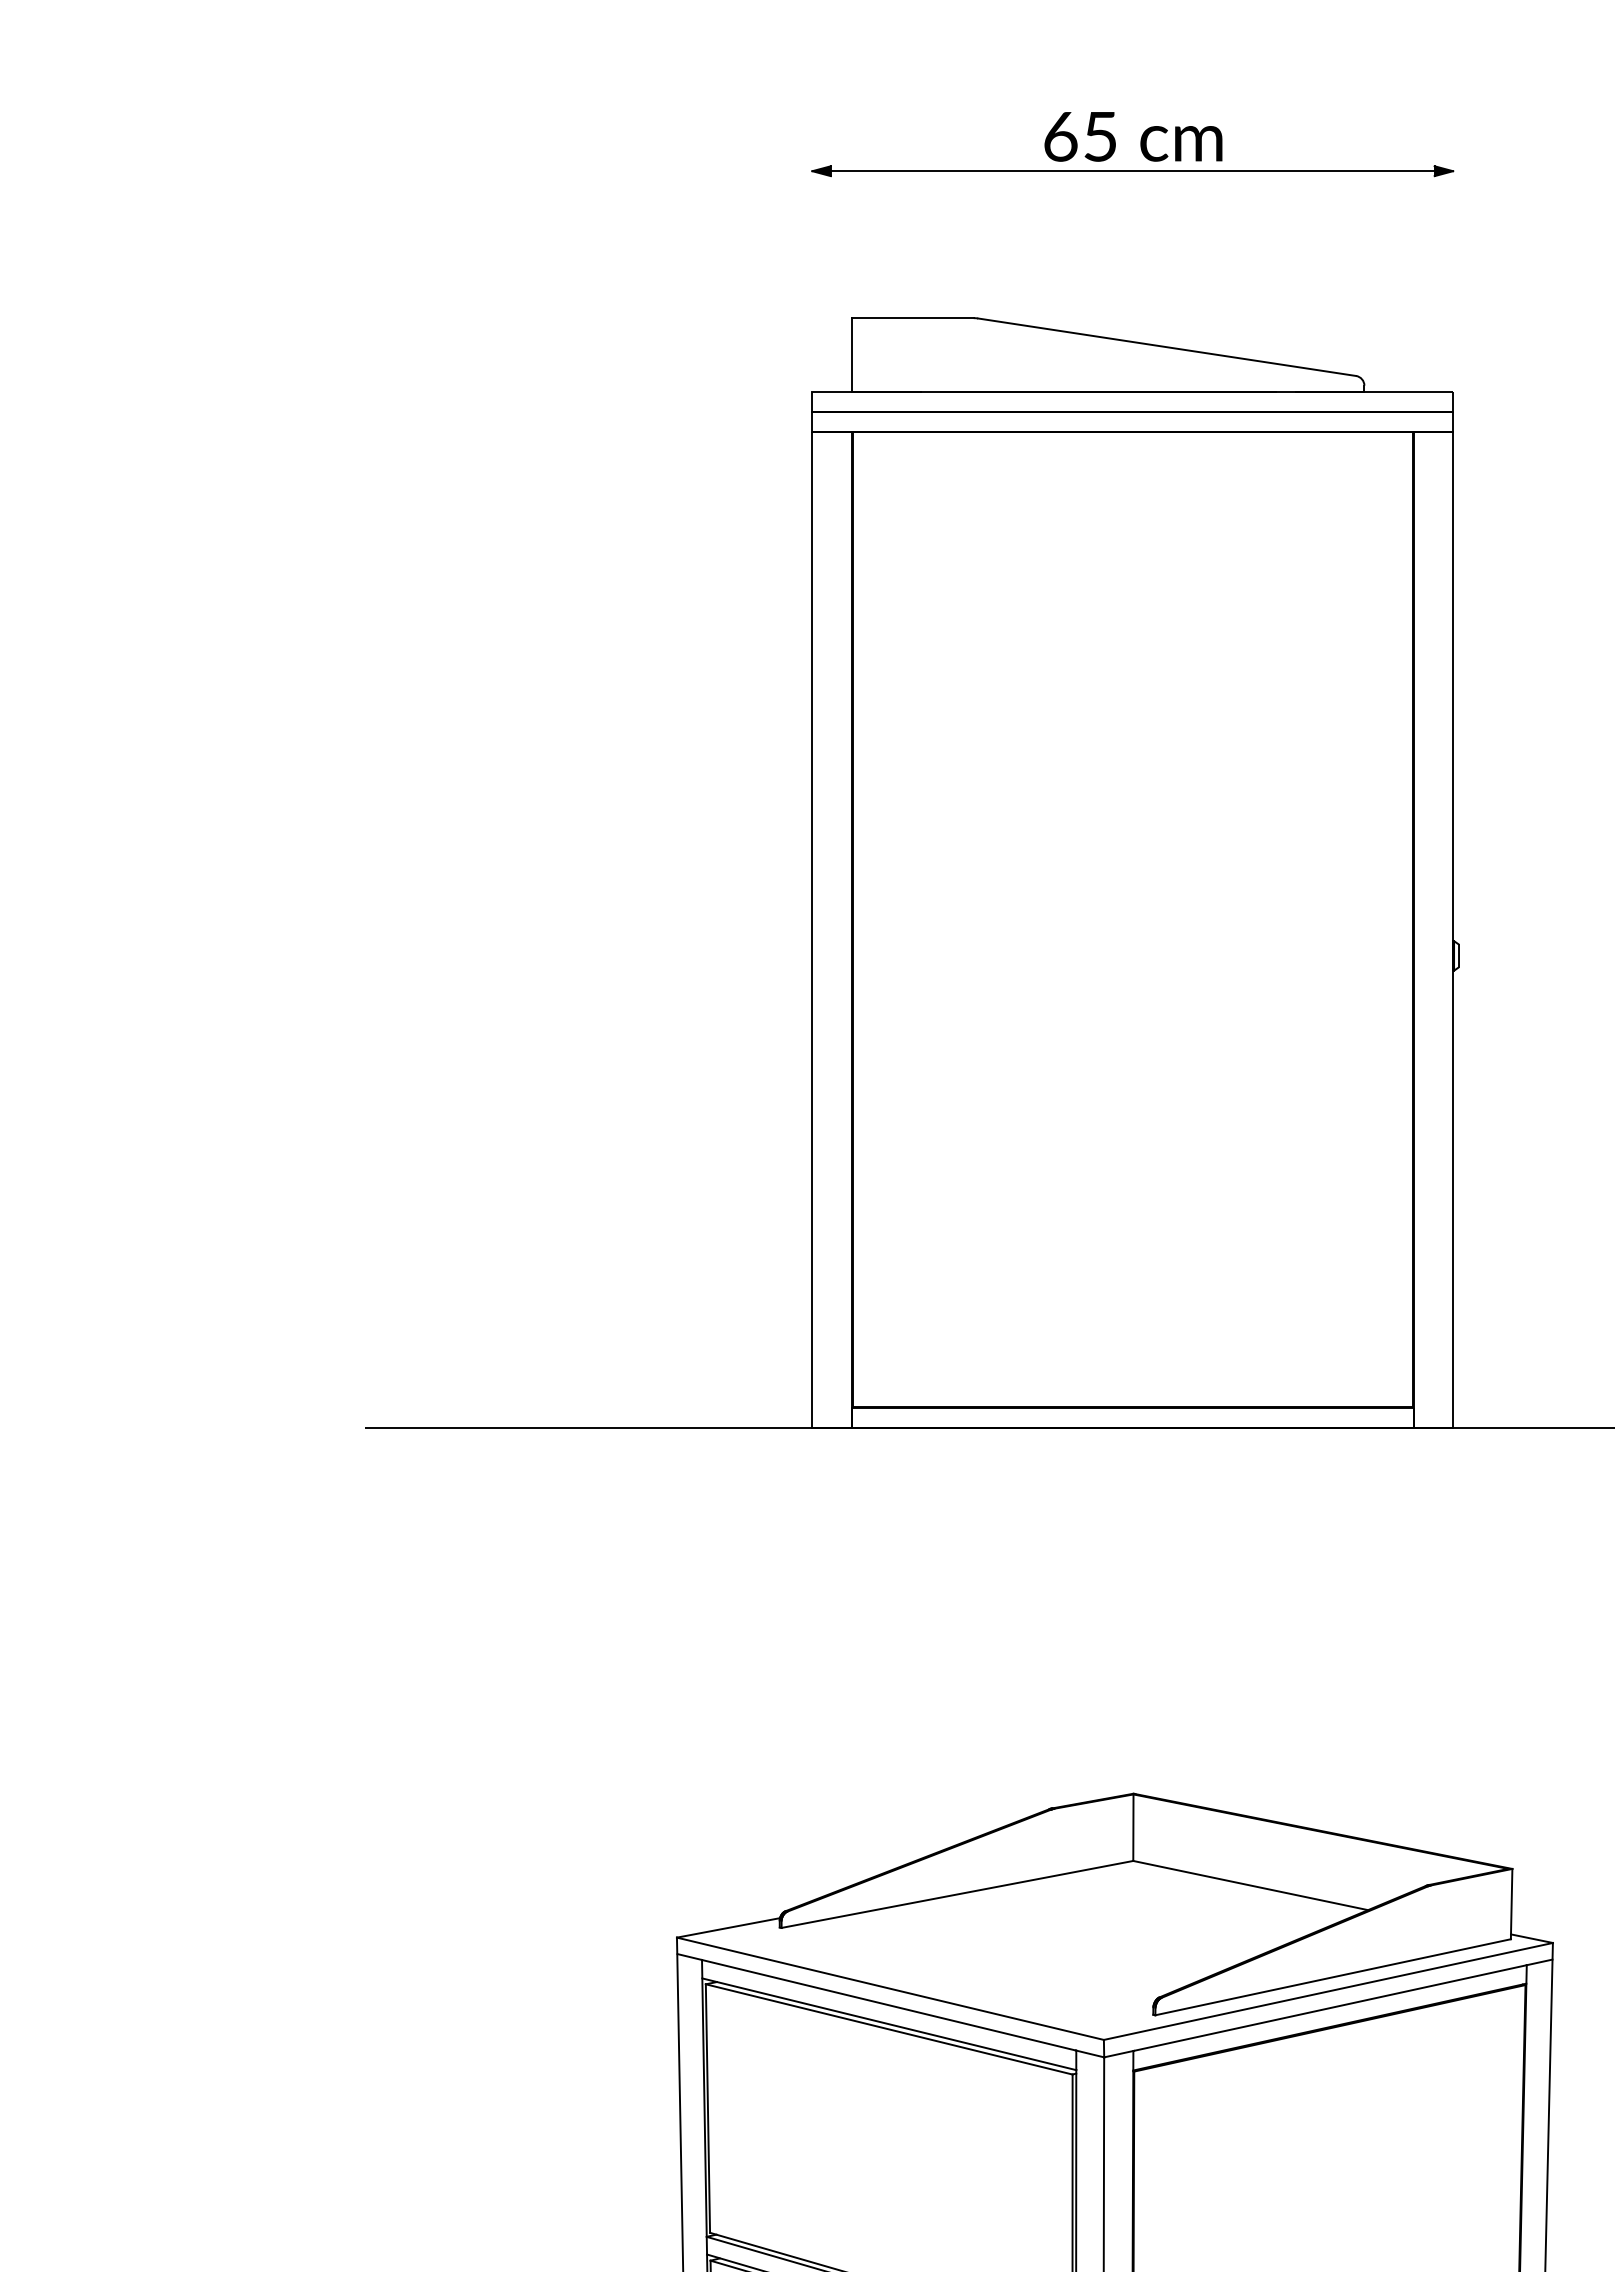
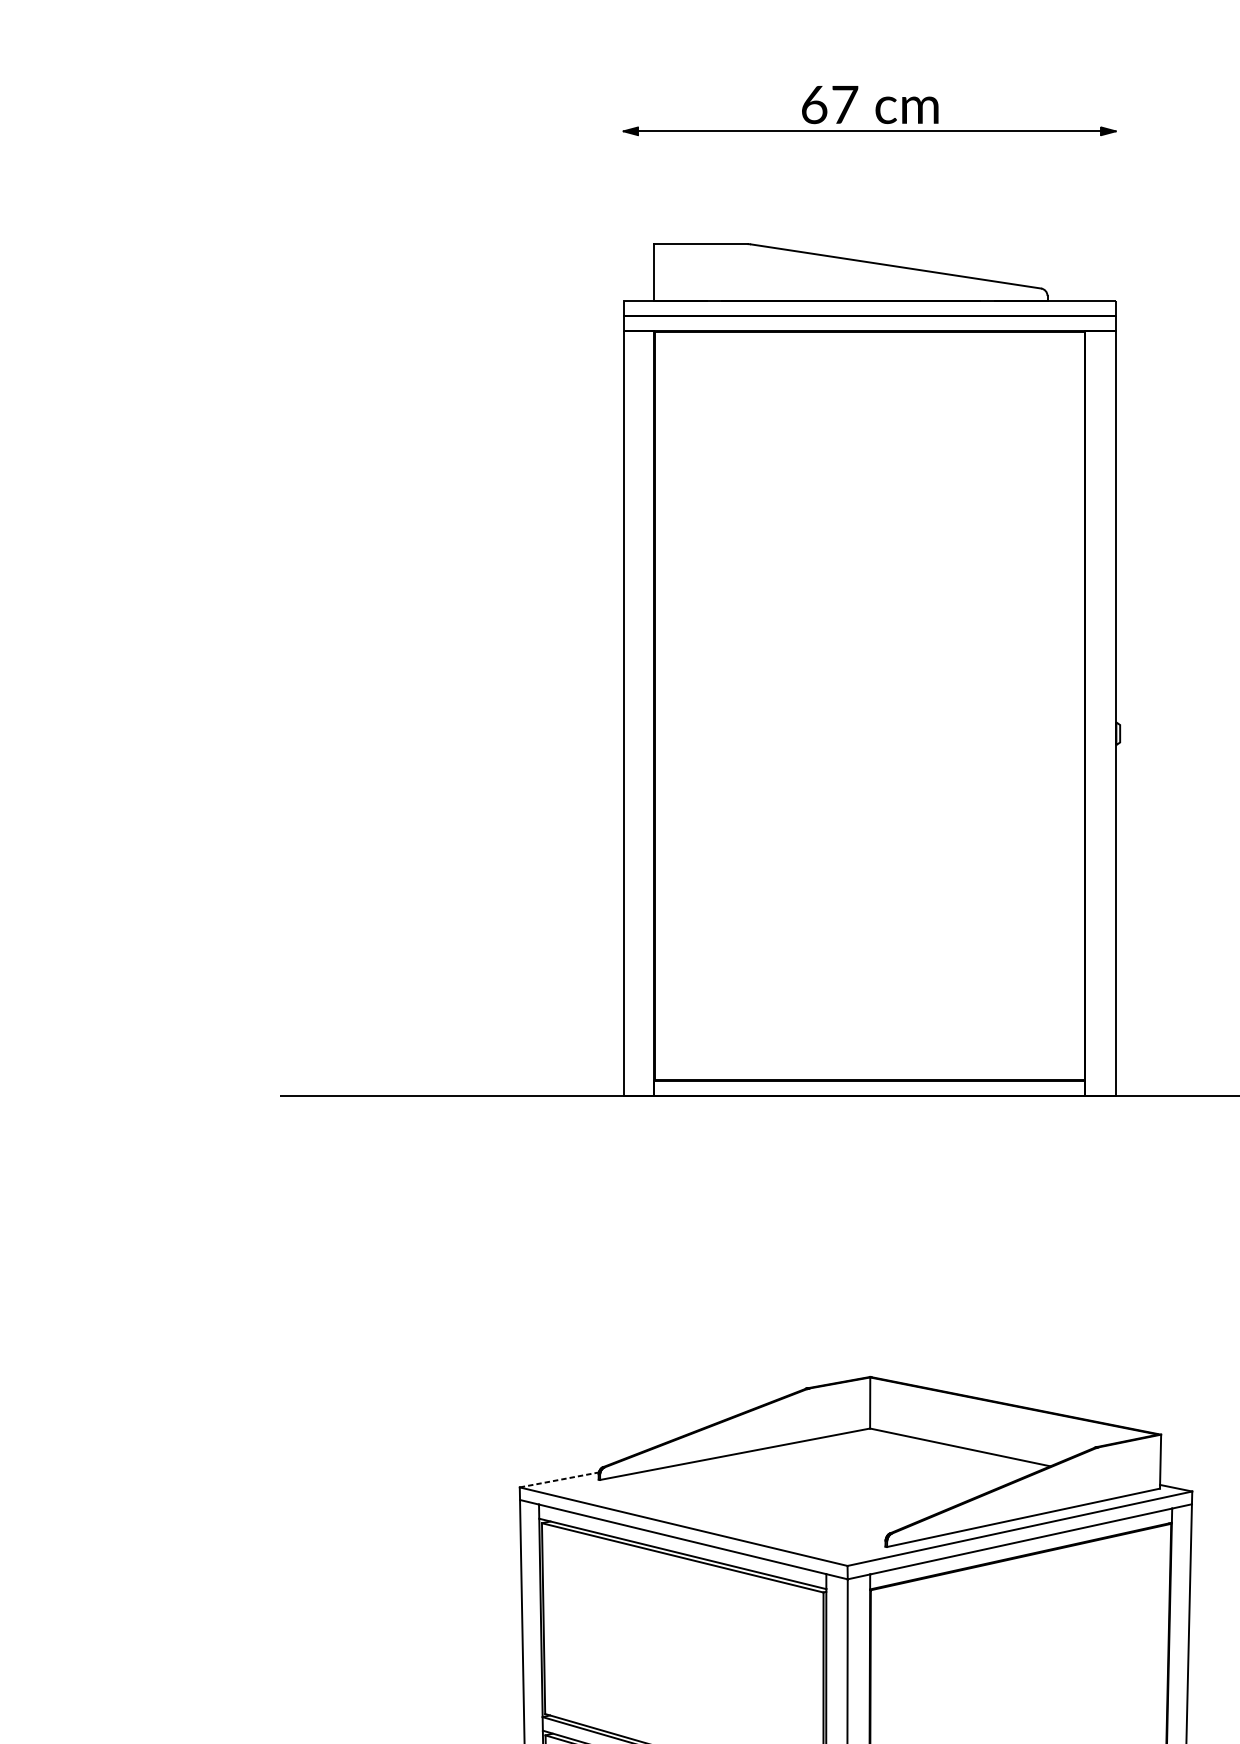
text: (1100, 136) -> (844, 104), 65 -> 67
line: (729, 1927) -> (560, 1479), solid -> dashed

